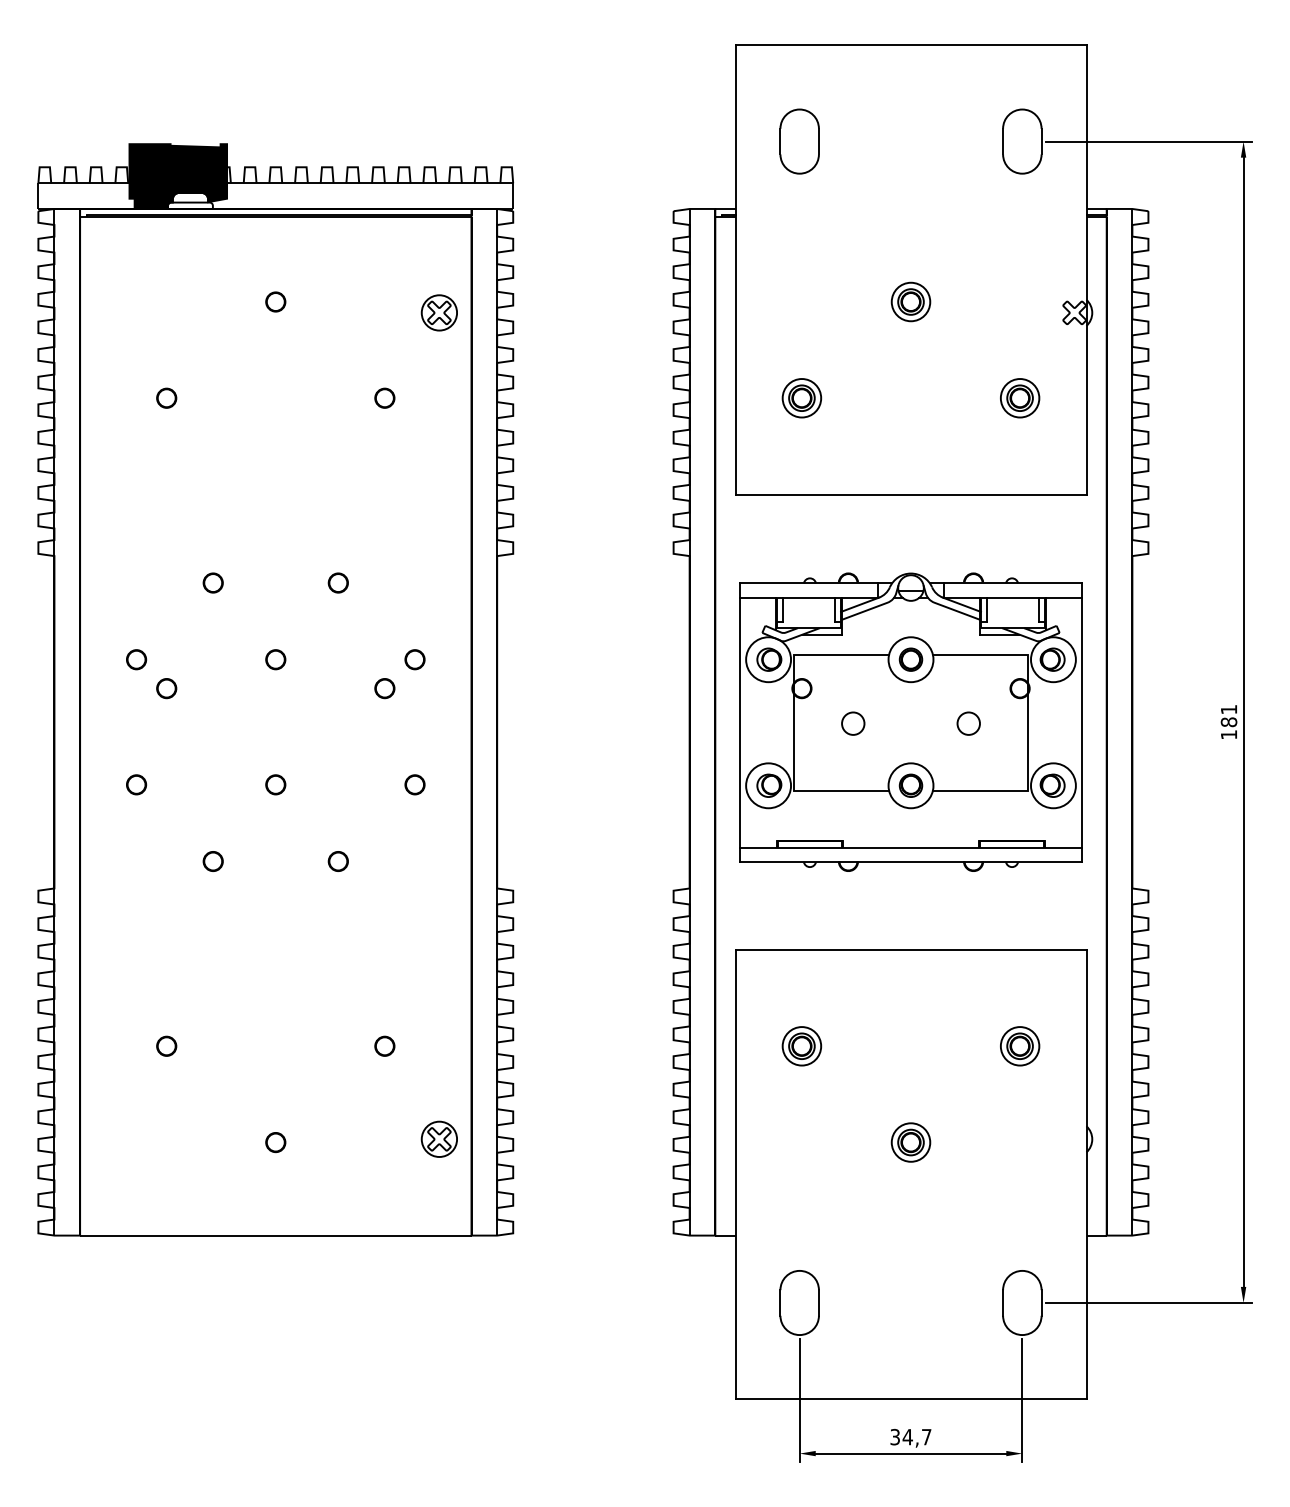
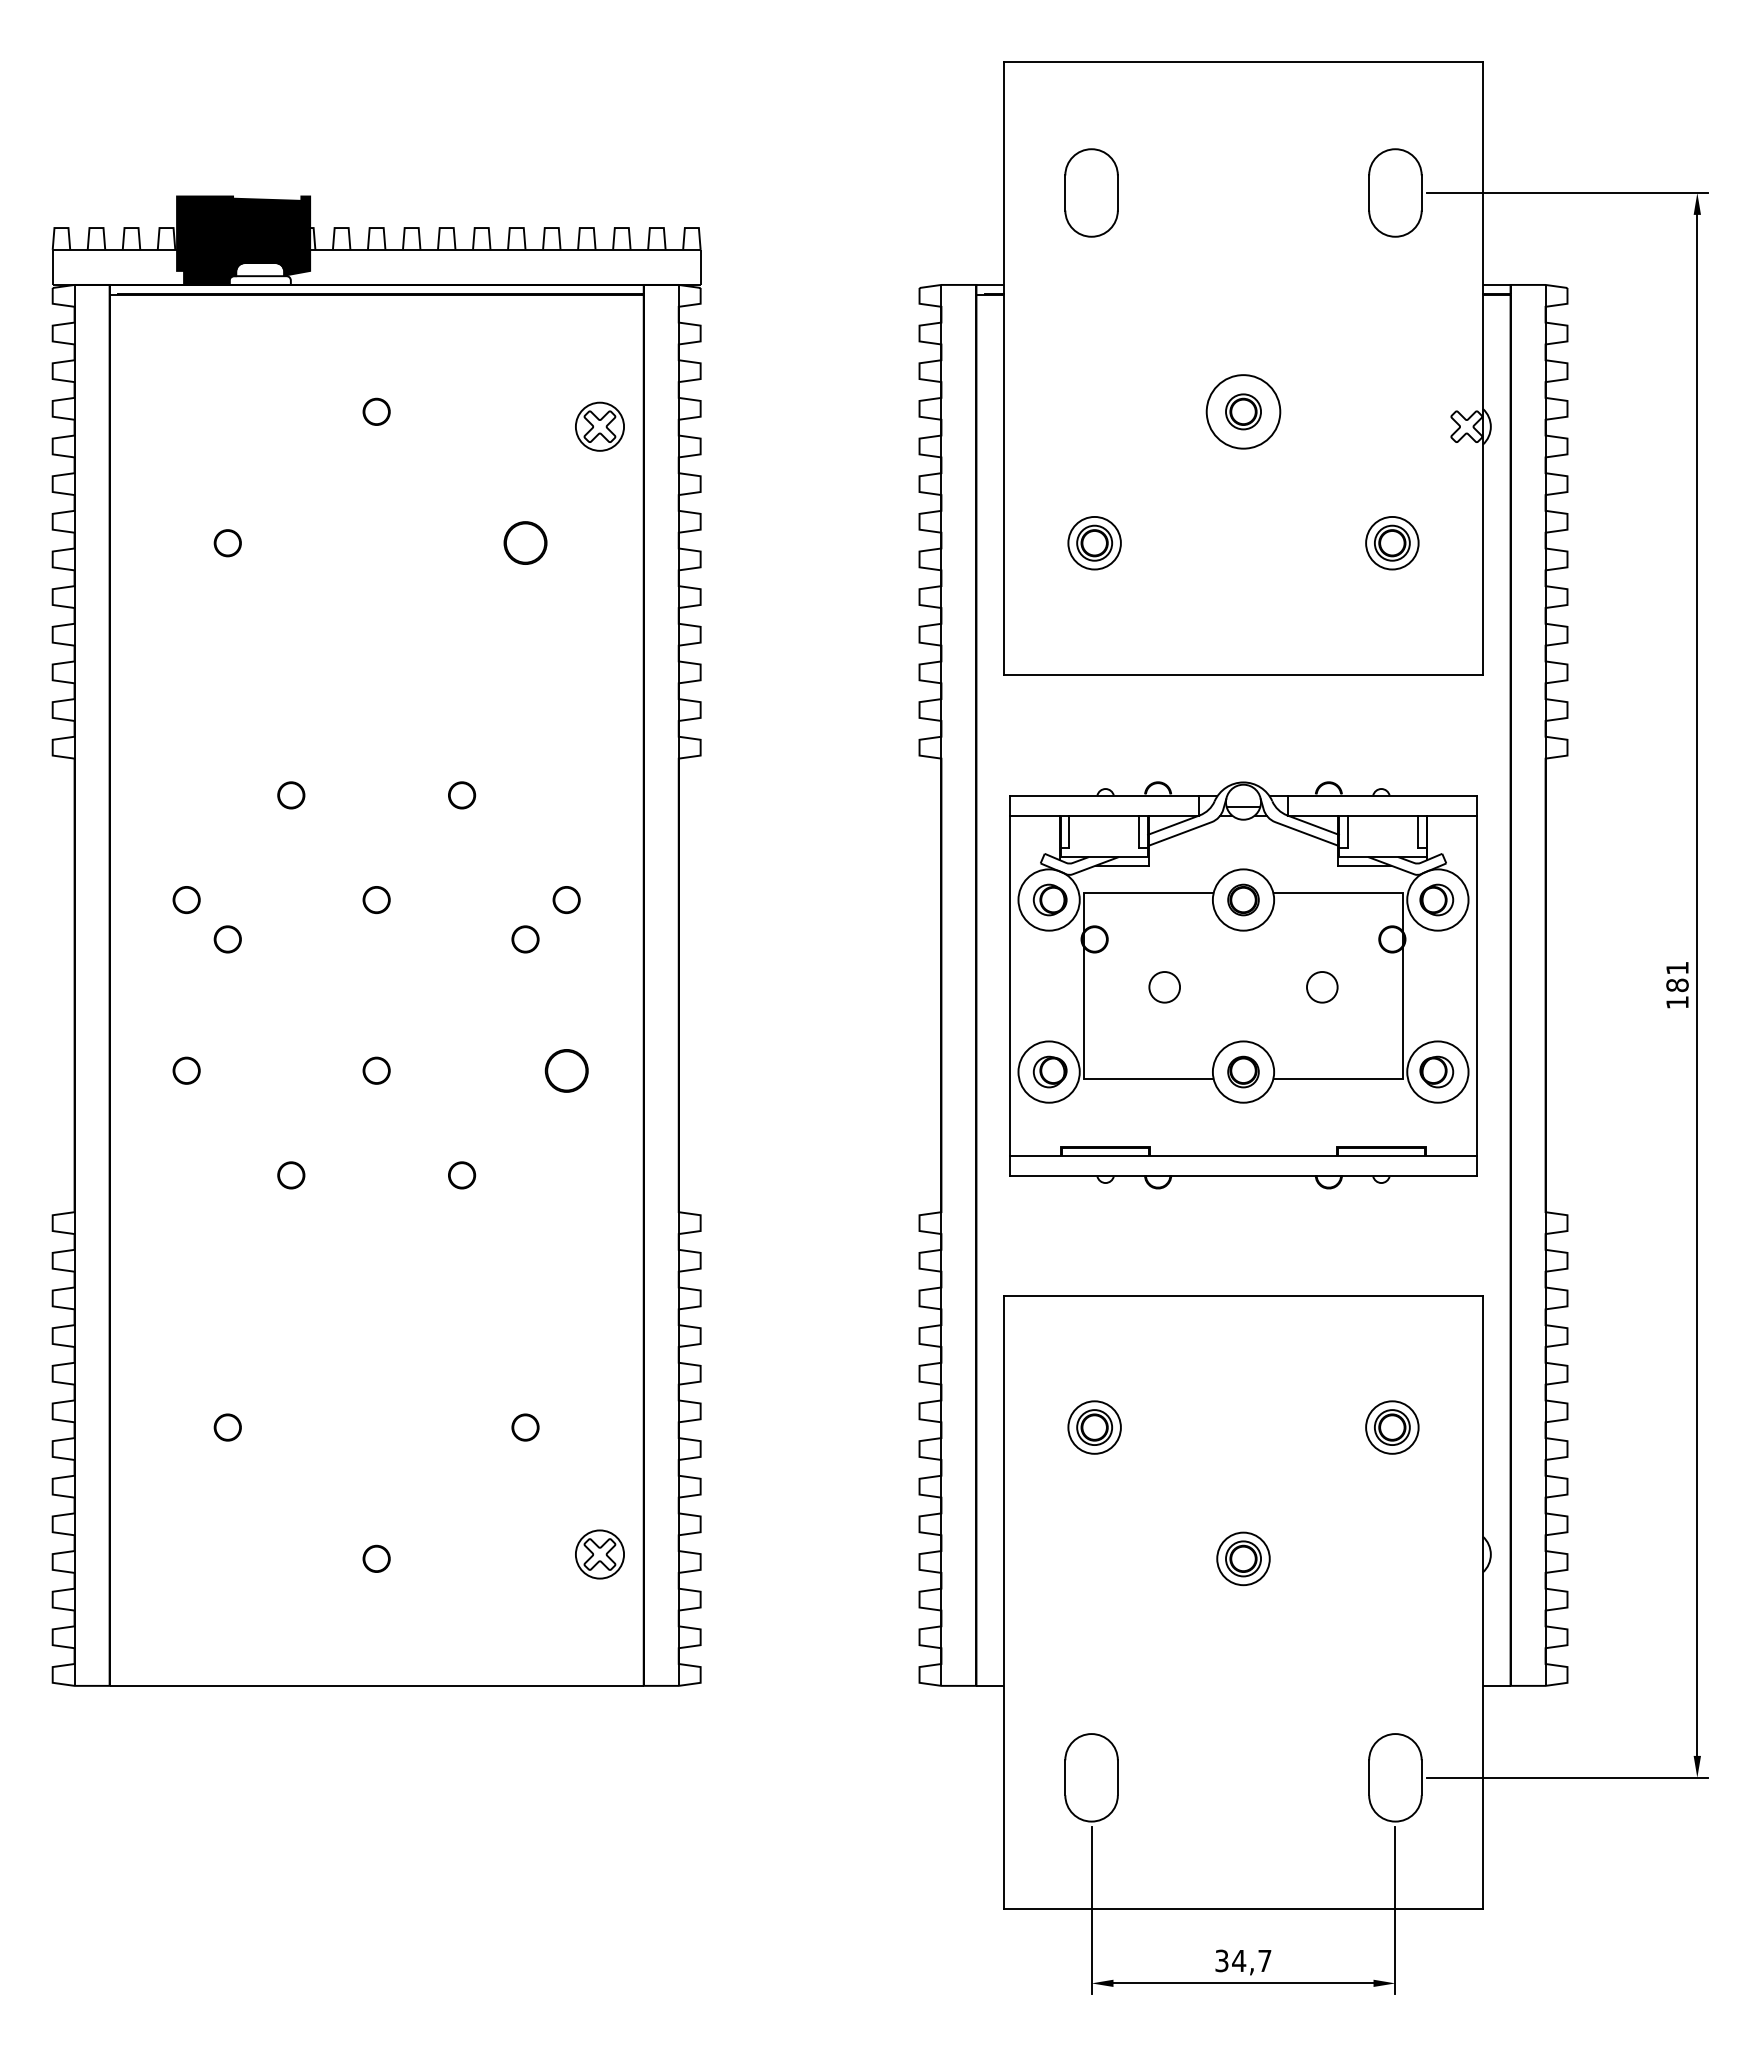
circle: (911, 301) -> (1243, 411), size x1.4
circle: (384, 398) -> (525, 543), size x1.6
circle: (414, 784) -> (566, 1070), size x1.6

